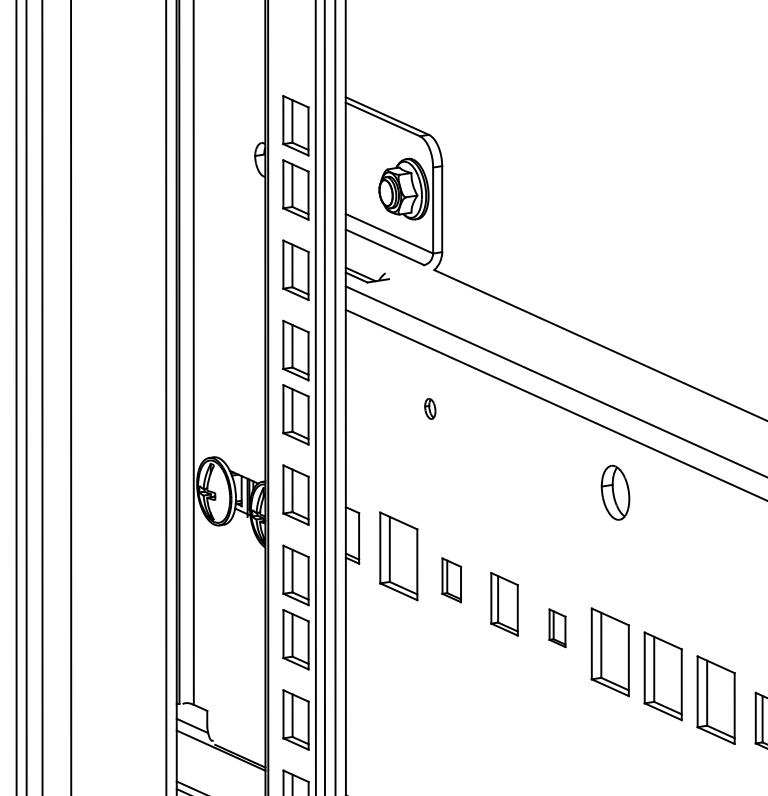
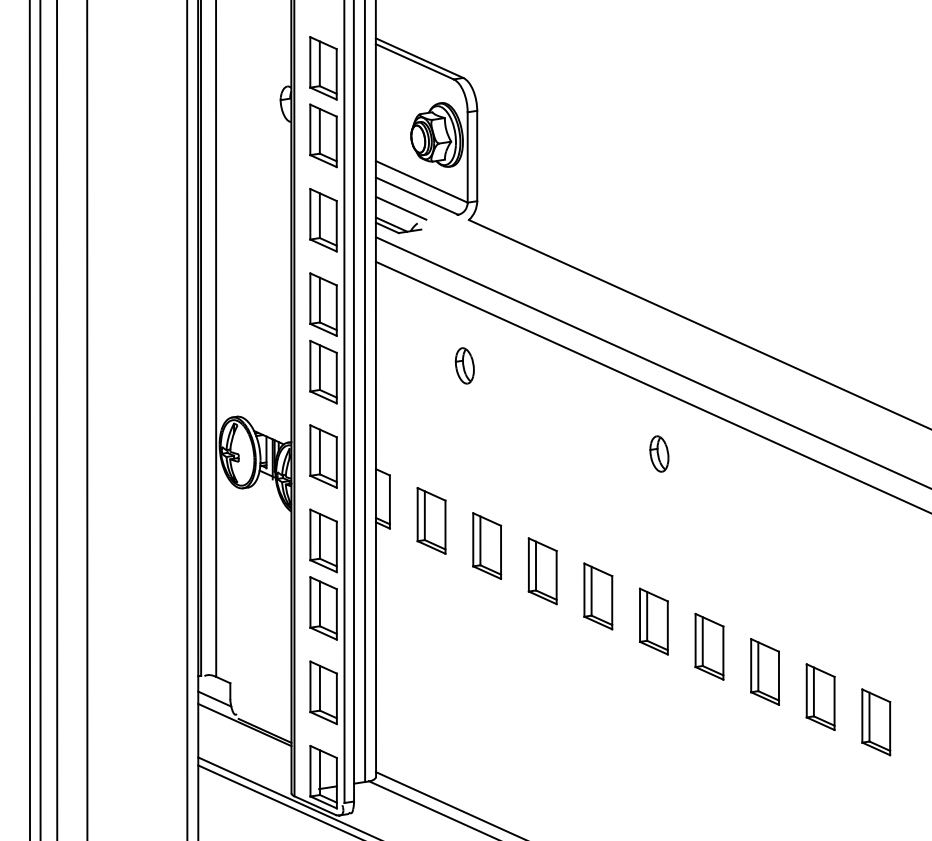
line: (369, 258) -> (400, 207), added
part: (430, 408) -> (464, 365), size x1.67
part: (615, 492) -> (659, 453), size x0.62
part: (398, 556) -> (431, 520), size x0.71
part: (451, 579) -> (487, 545), size x1.43
part: (557, 628) -> (598, 596), size x1.67
part: (609, 652) -> (653, 621), size x0.71
part: (663, 675) -> (709, 646), size x0.71
part: (715, 699) -> (764, 671), size x0.71

